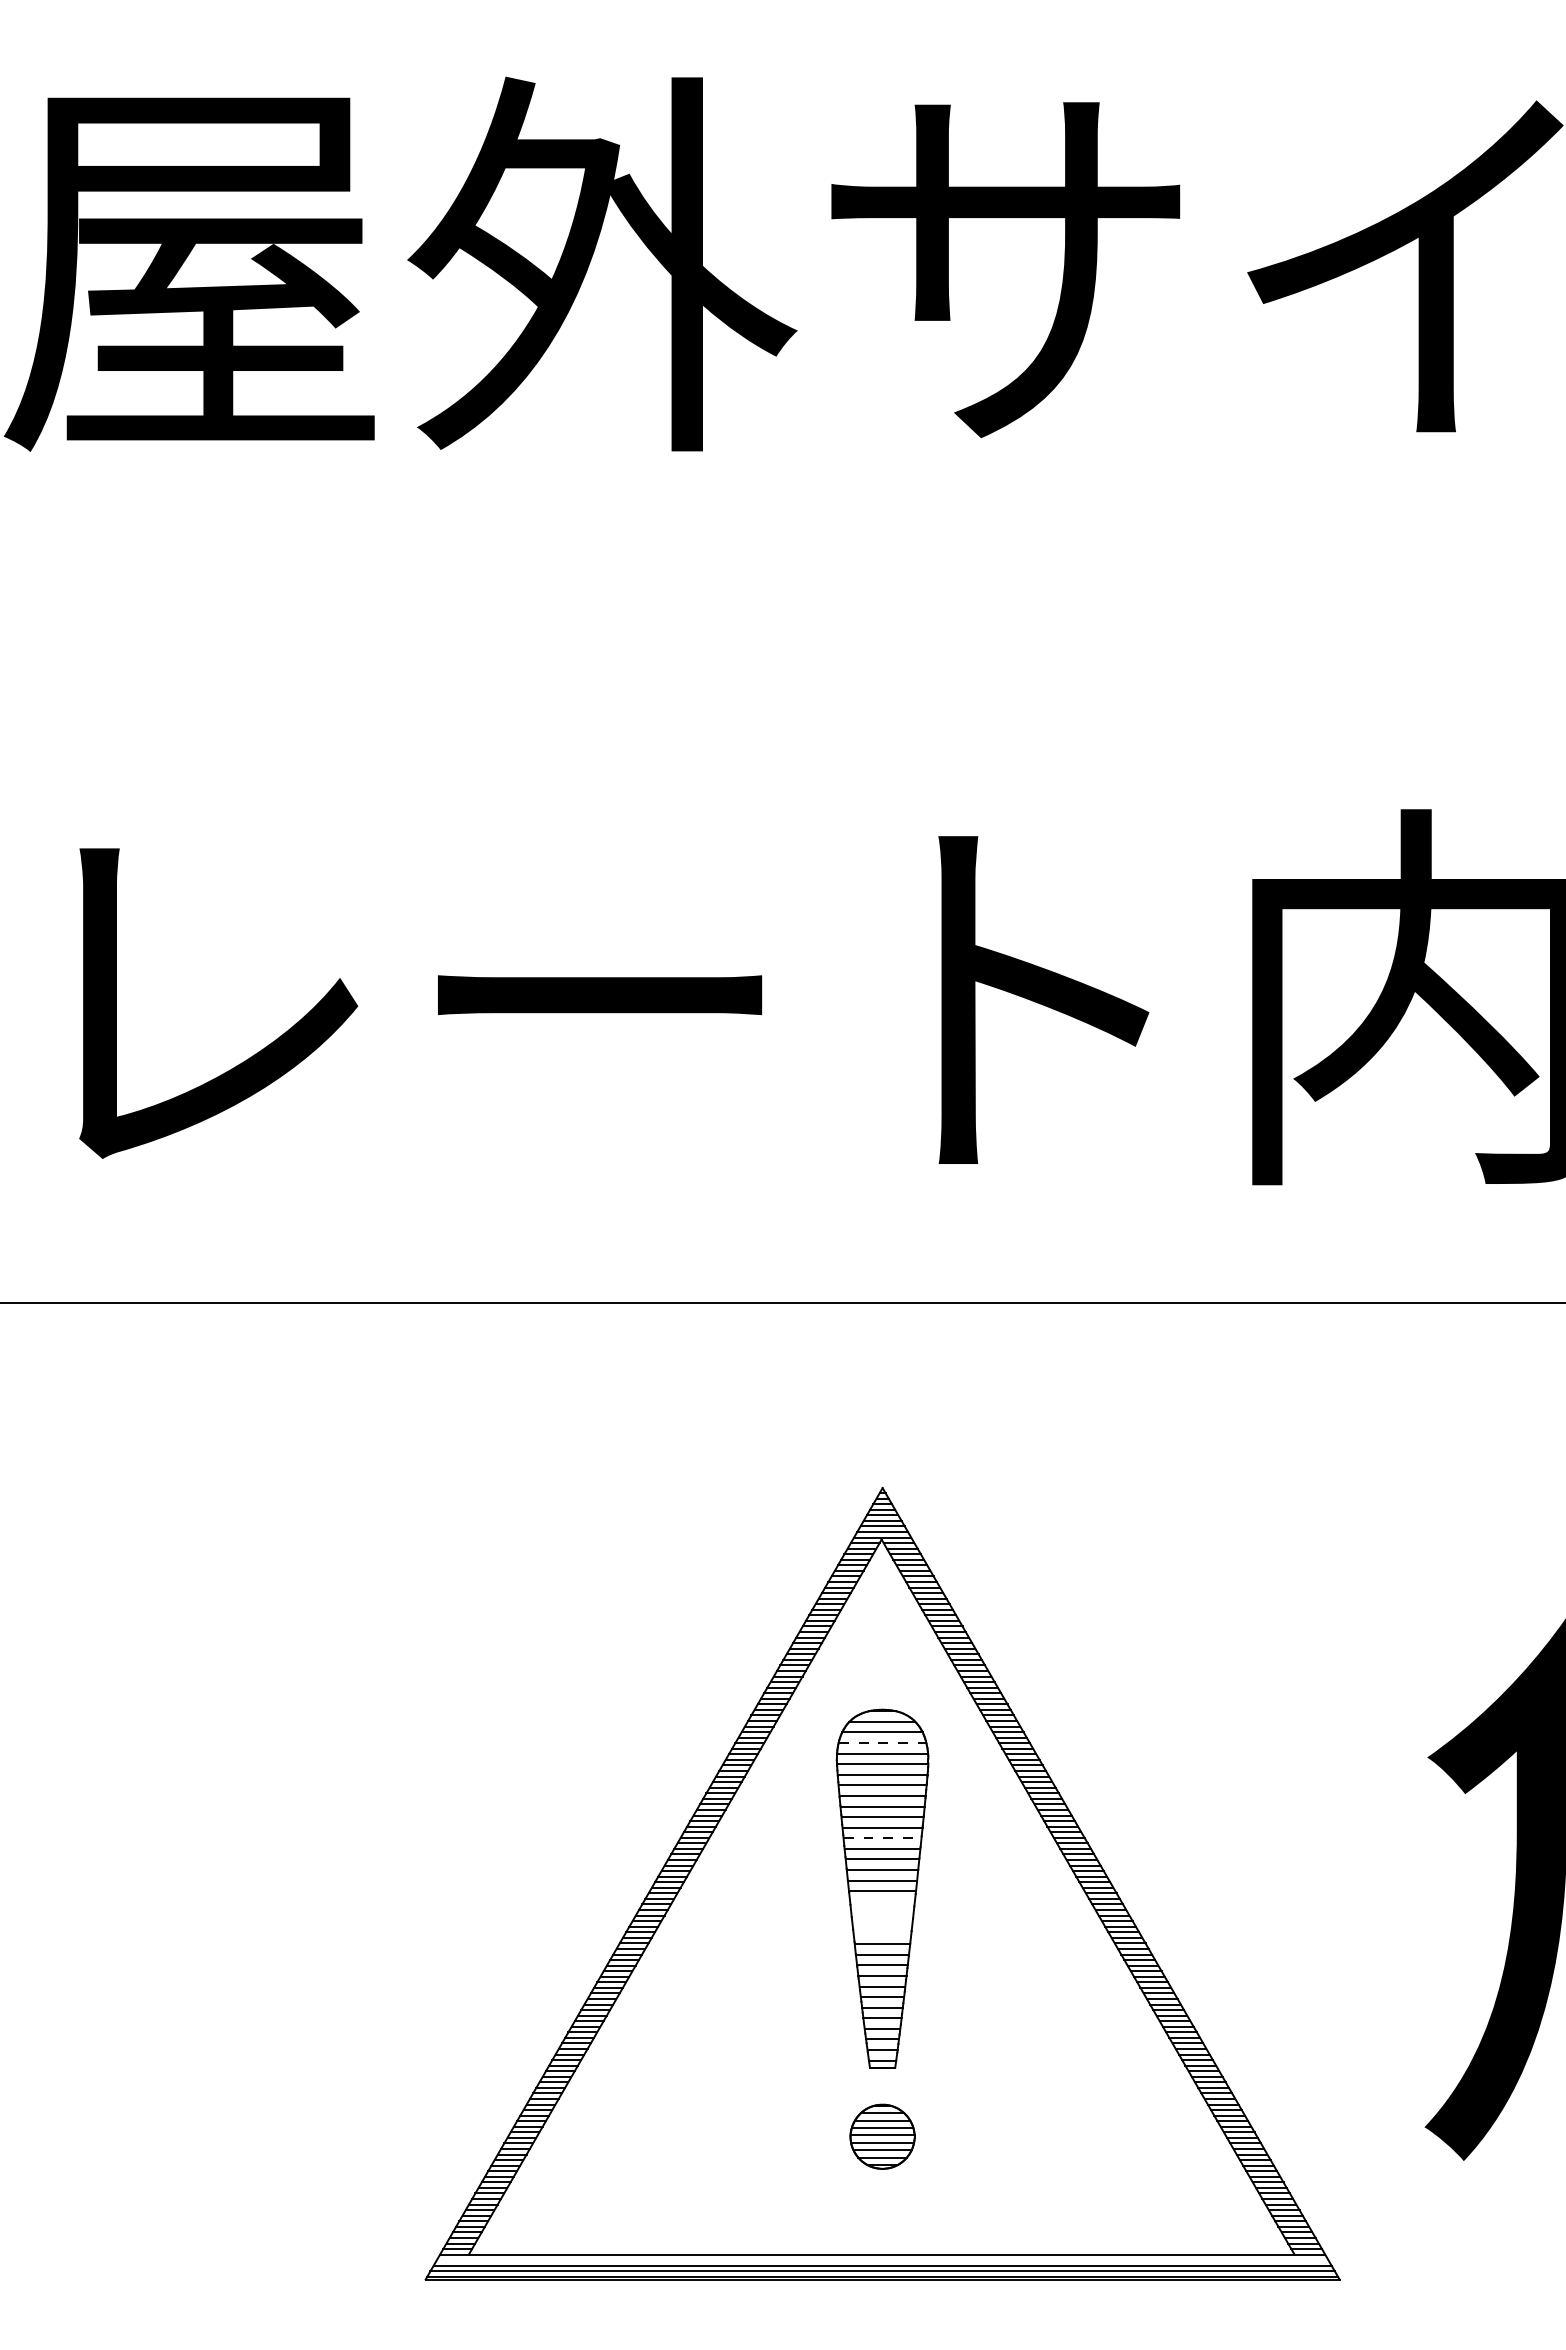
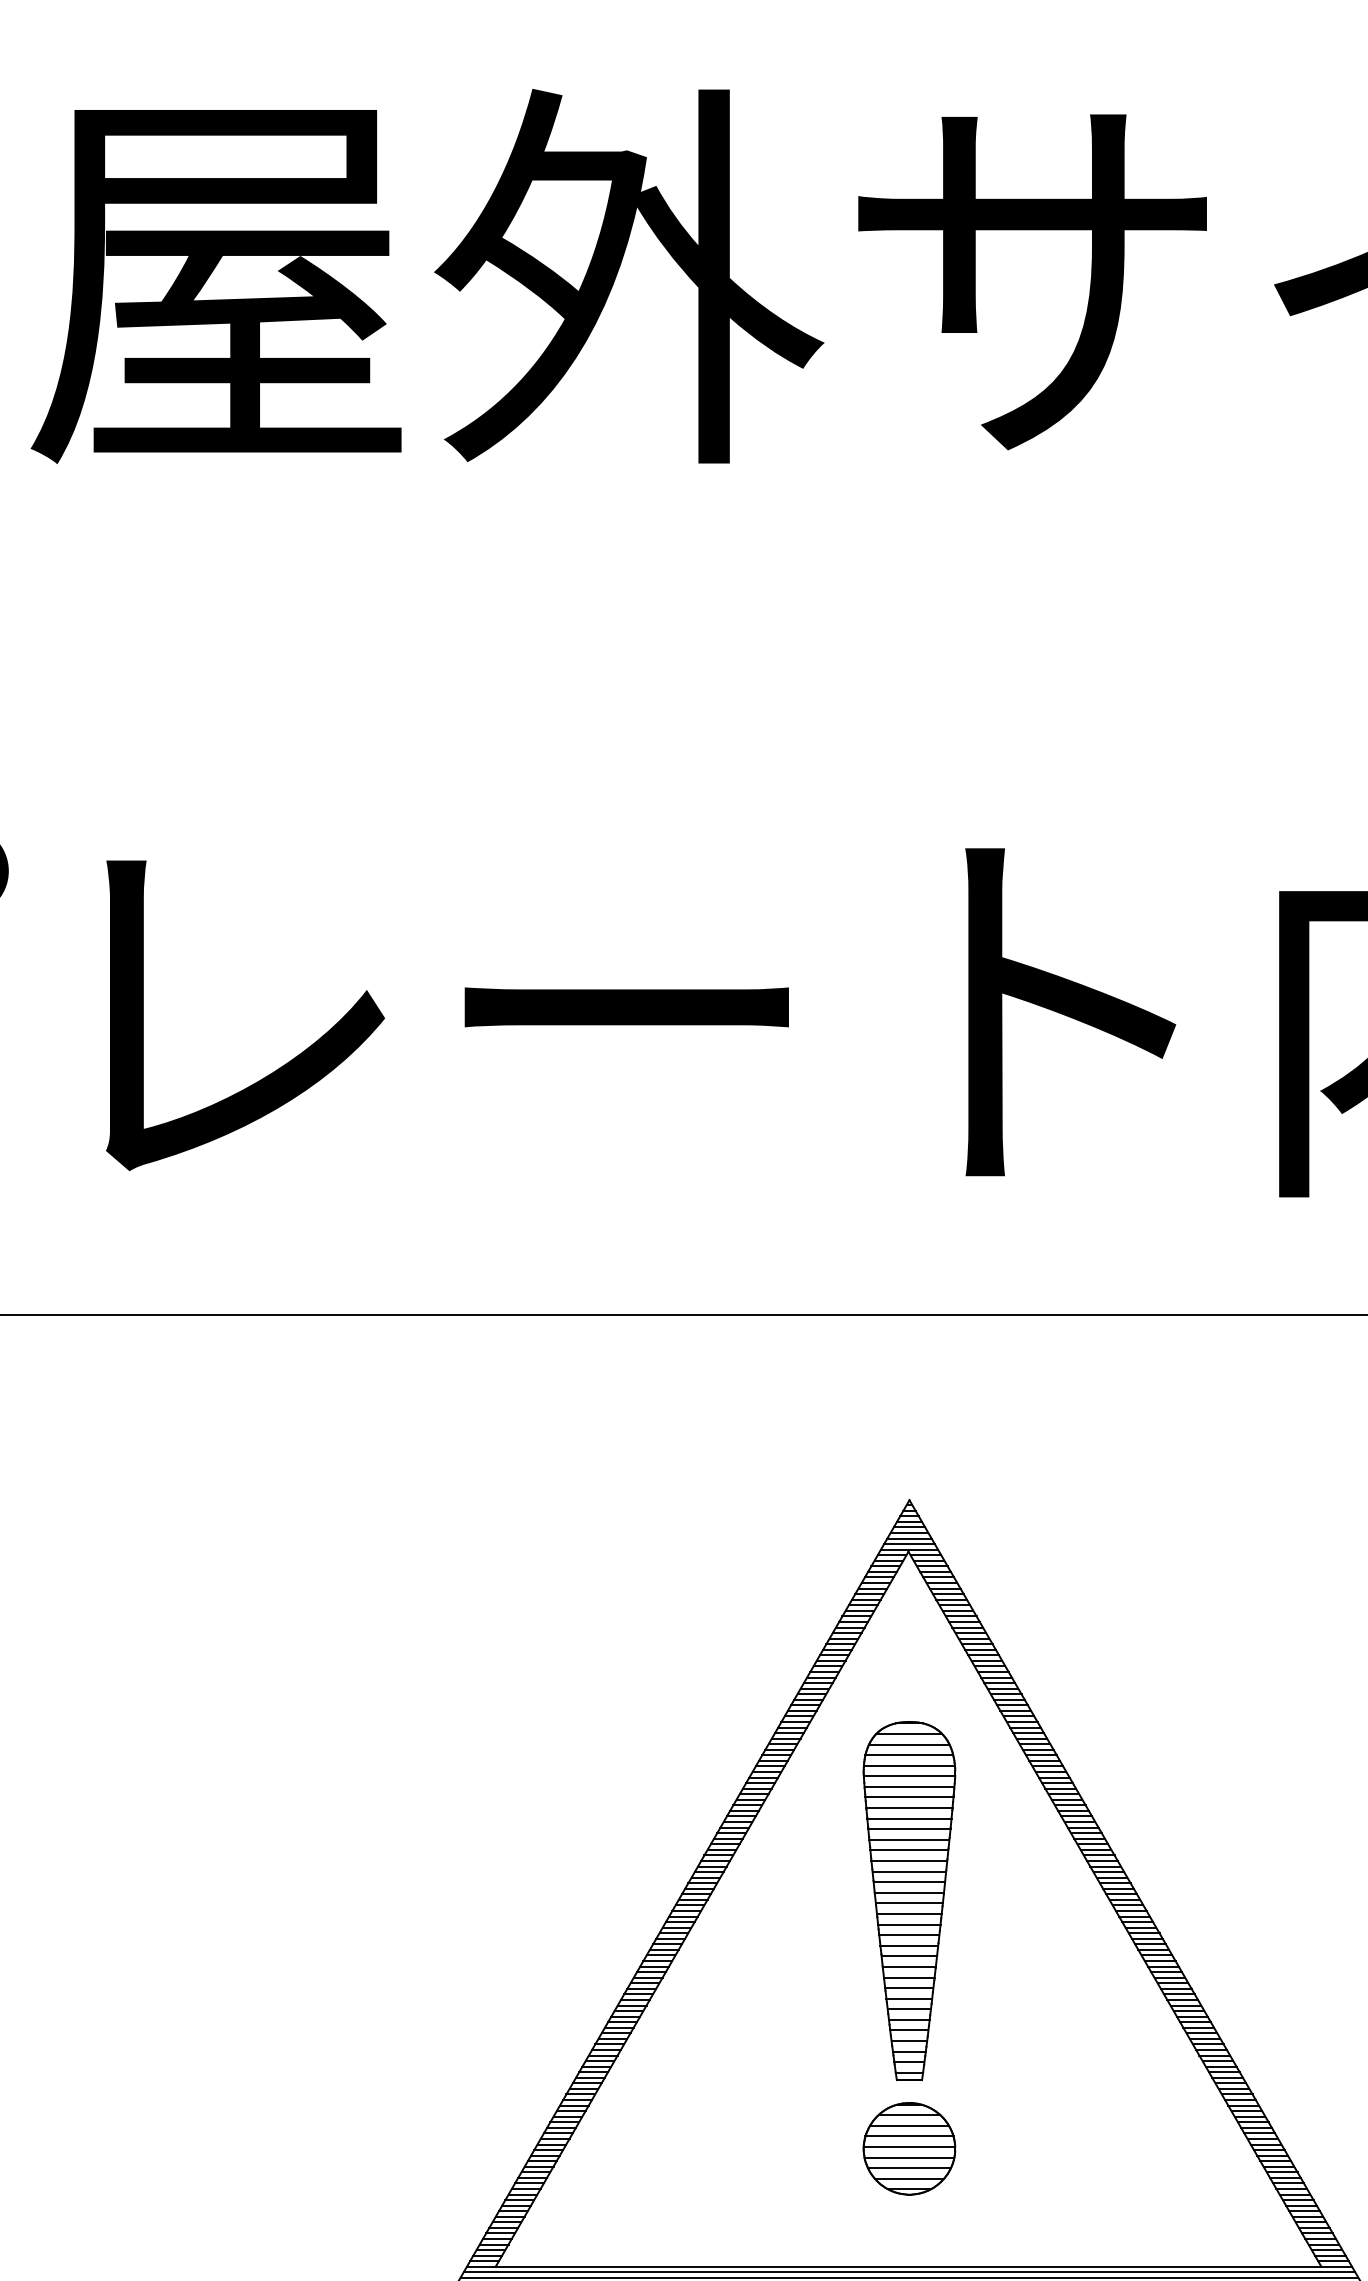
line: (882, 1742) -> (909, 1754), dashed -> solid
line: (882, 1838) -> (909, 1850), dashed -> solid
line: (882, 1901) -> (909, 1913), added
line: (882, 1912) -> (909, 1924), added
line: (882, 1923) -> (909, 1935), added
line: (882, 1933) -> (909, 1945), added
part: (882, 2136) -> (909, 2148), size x1.43
line: (882, 2260) -> (909, 2272), added

